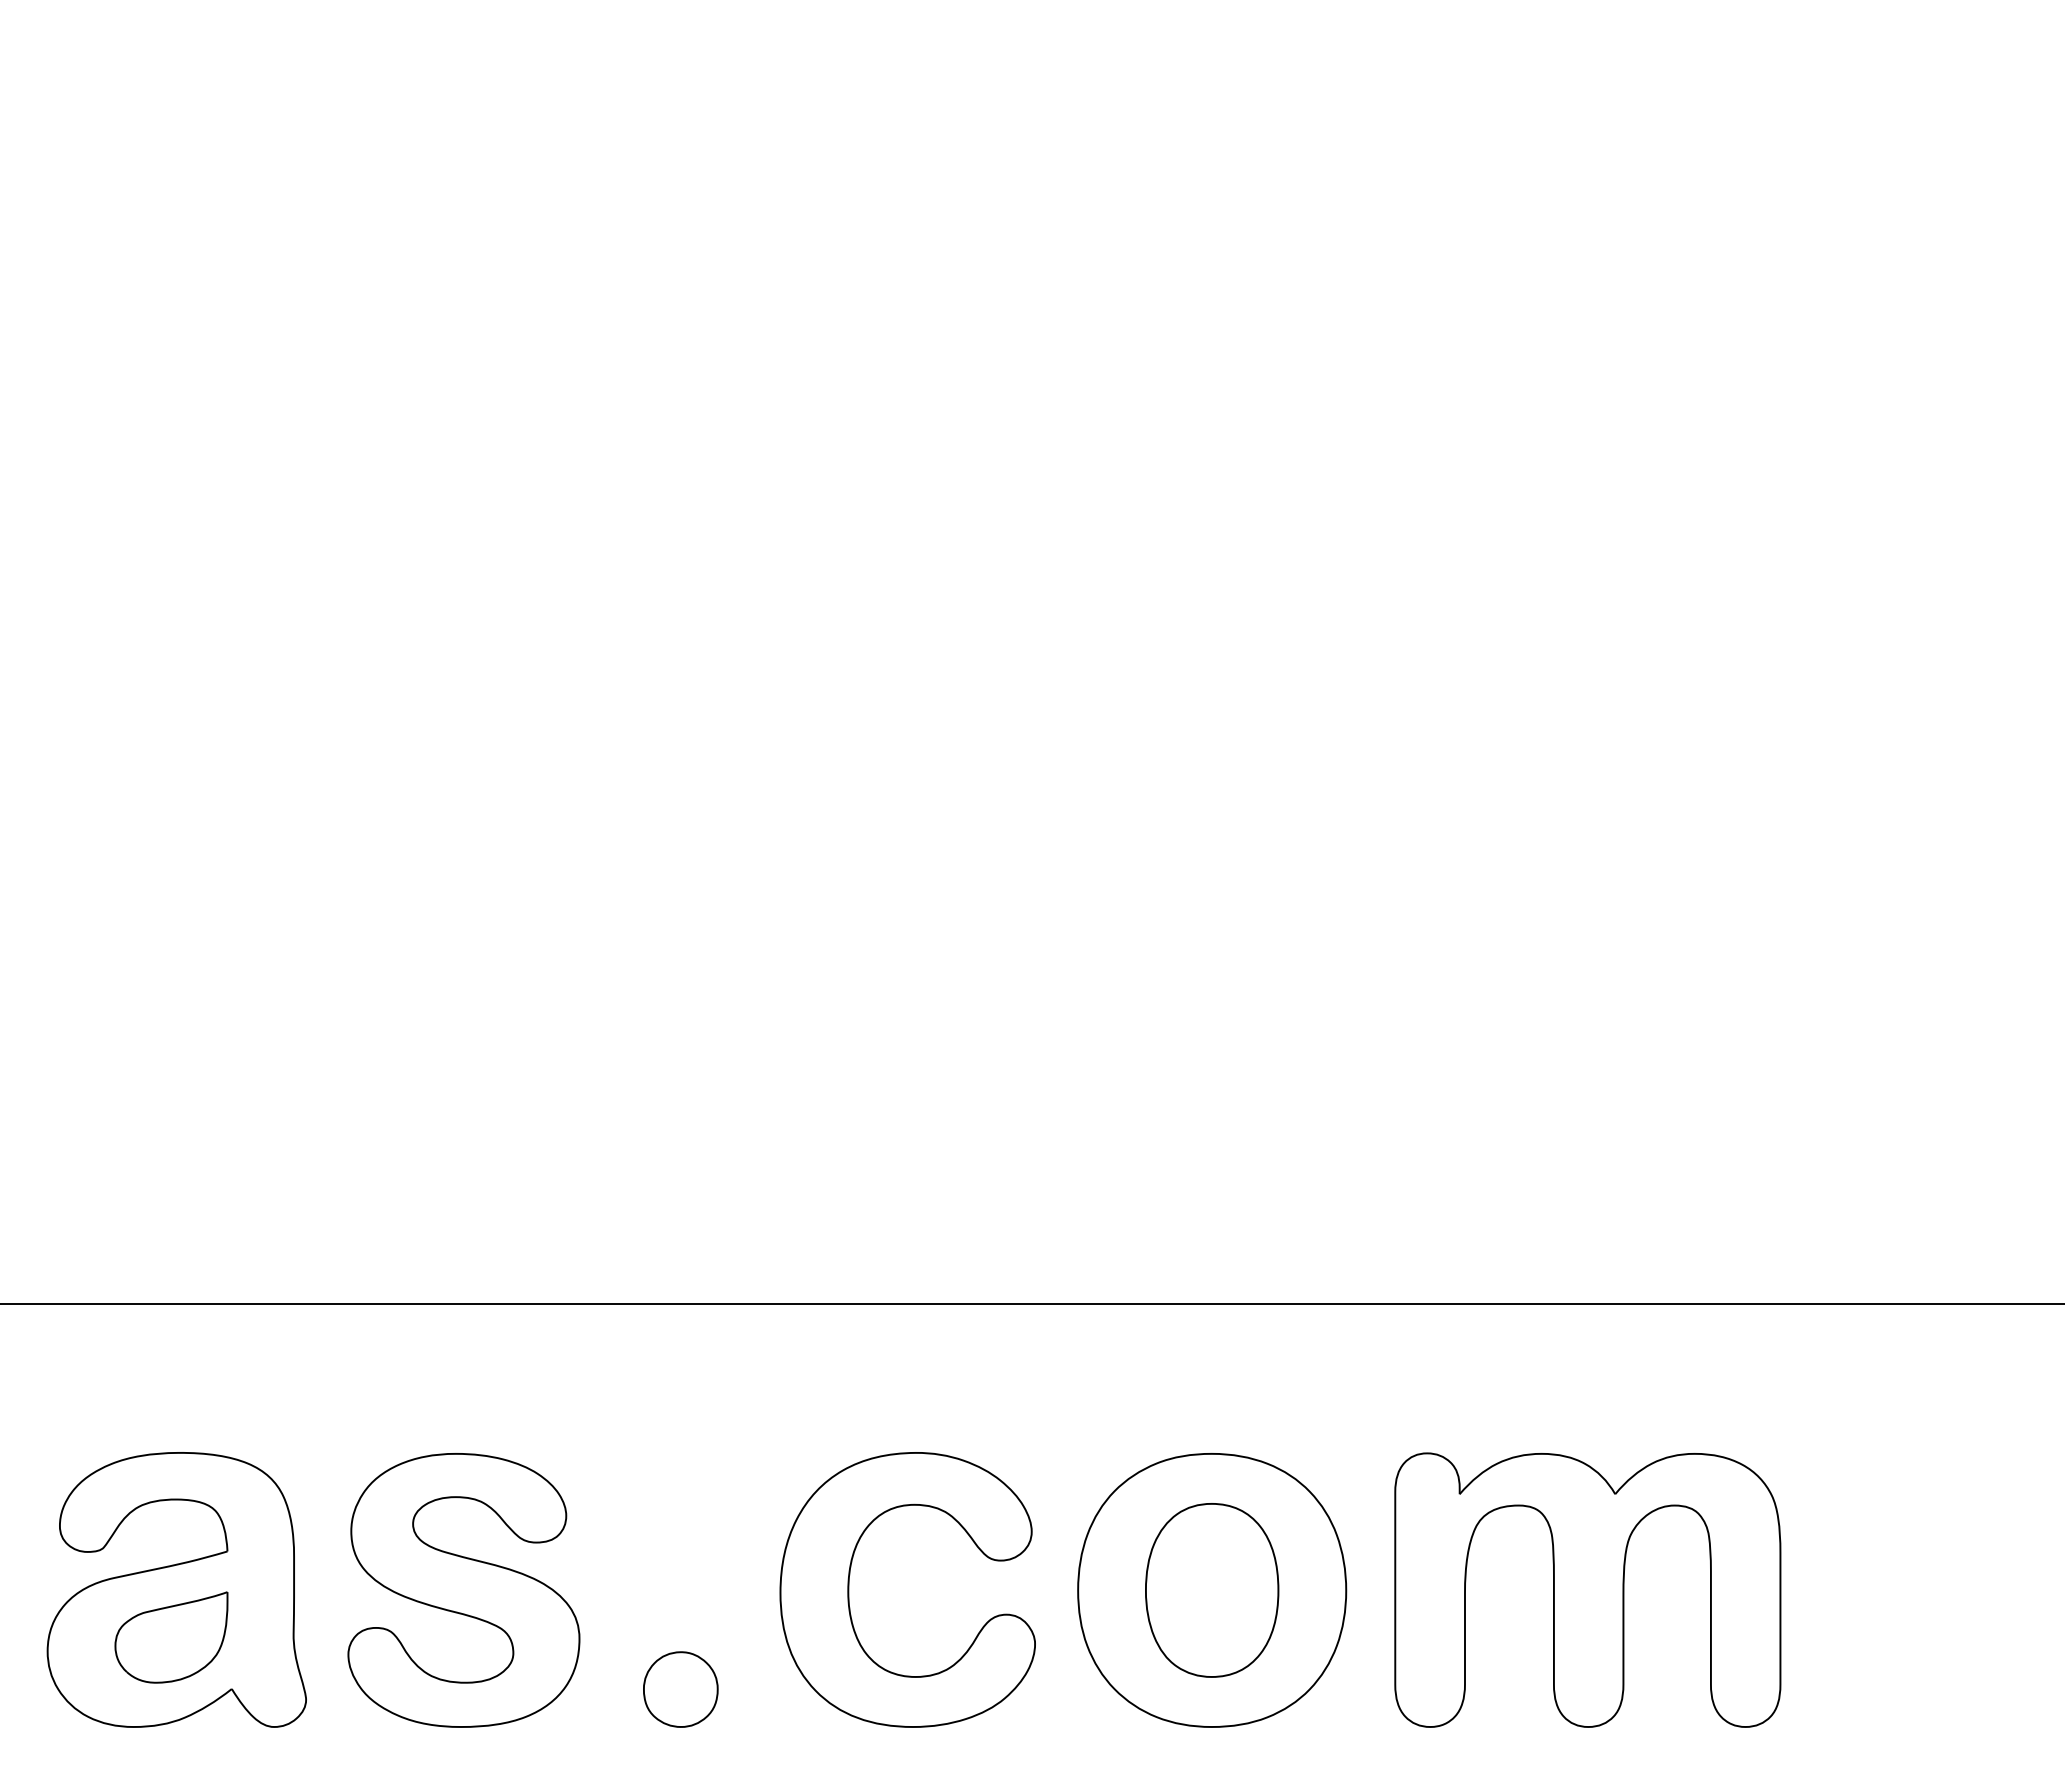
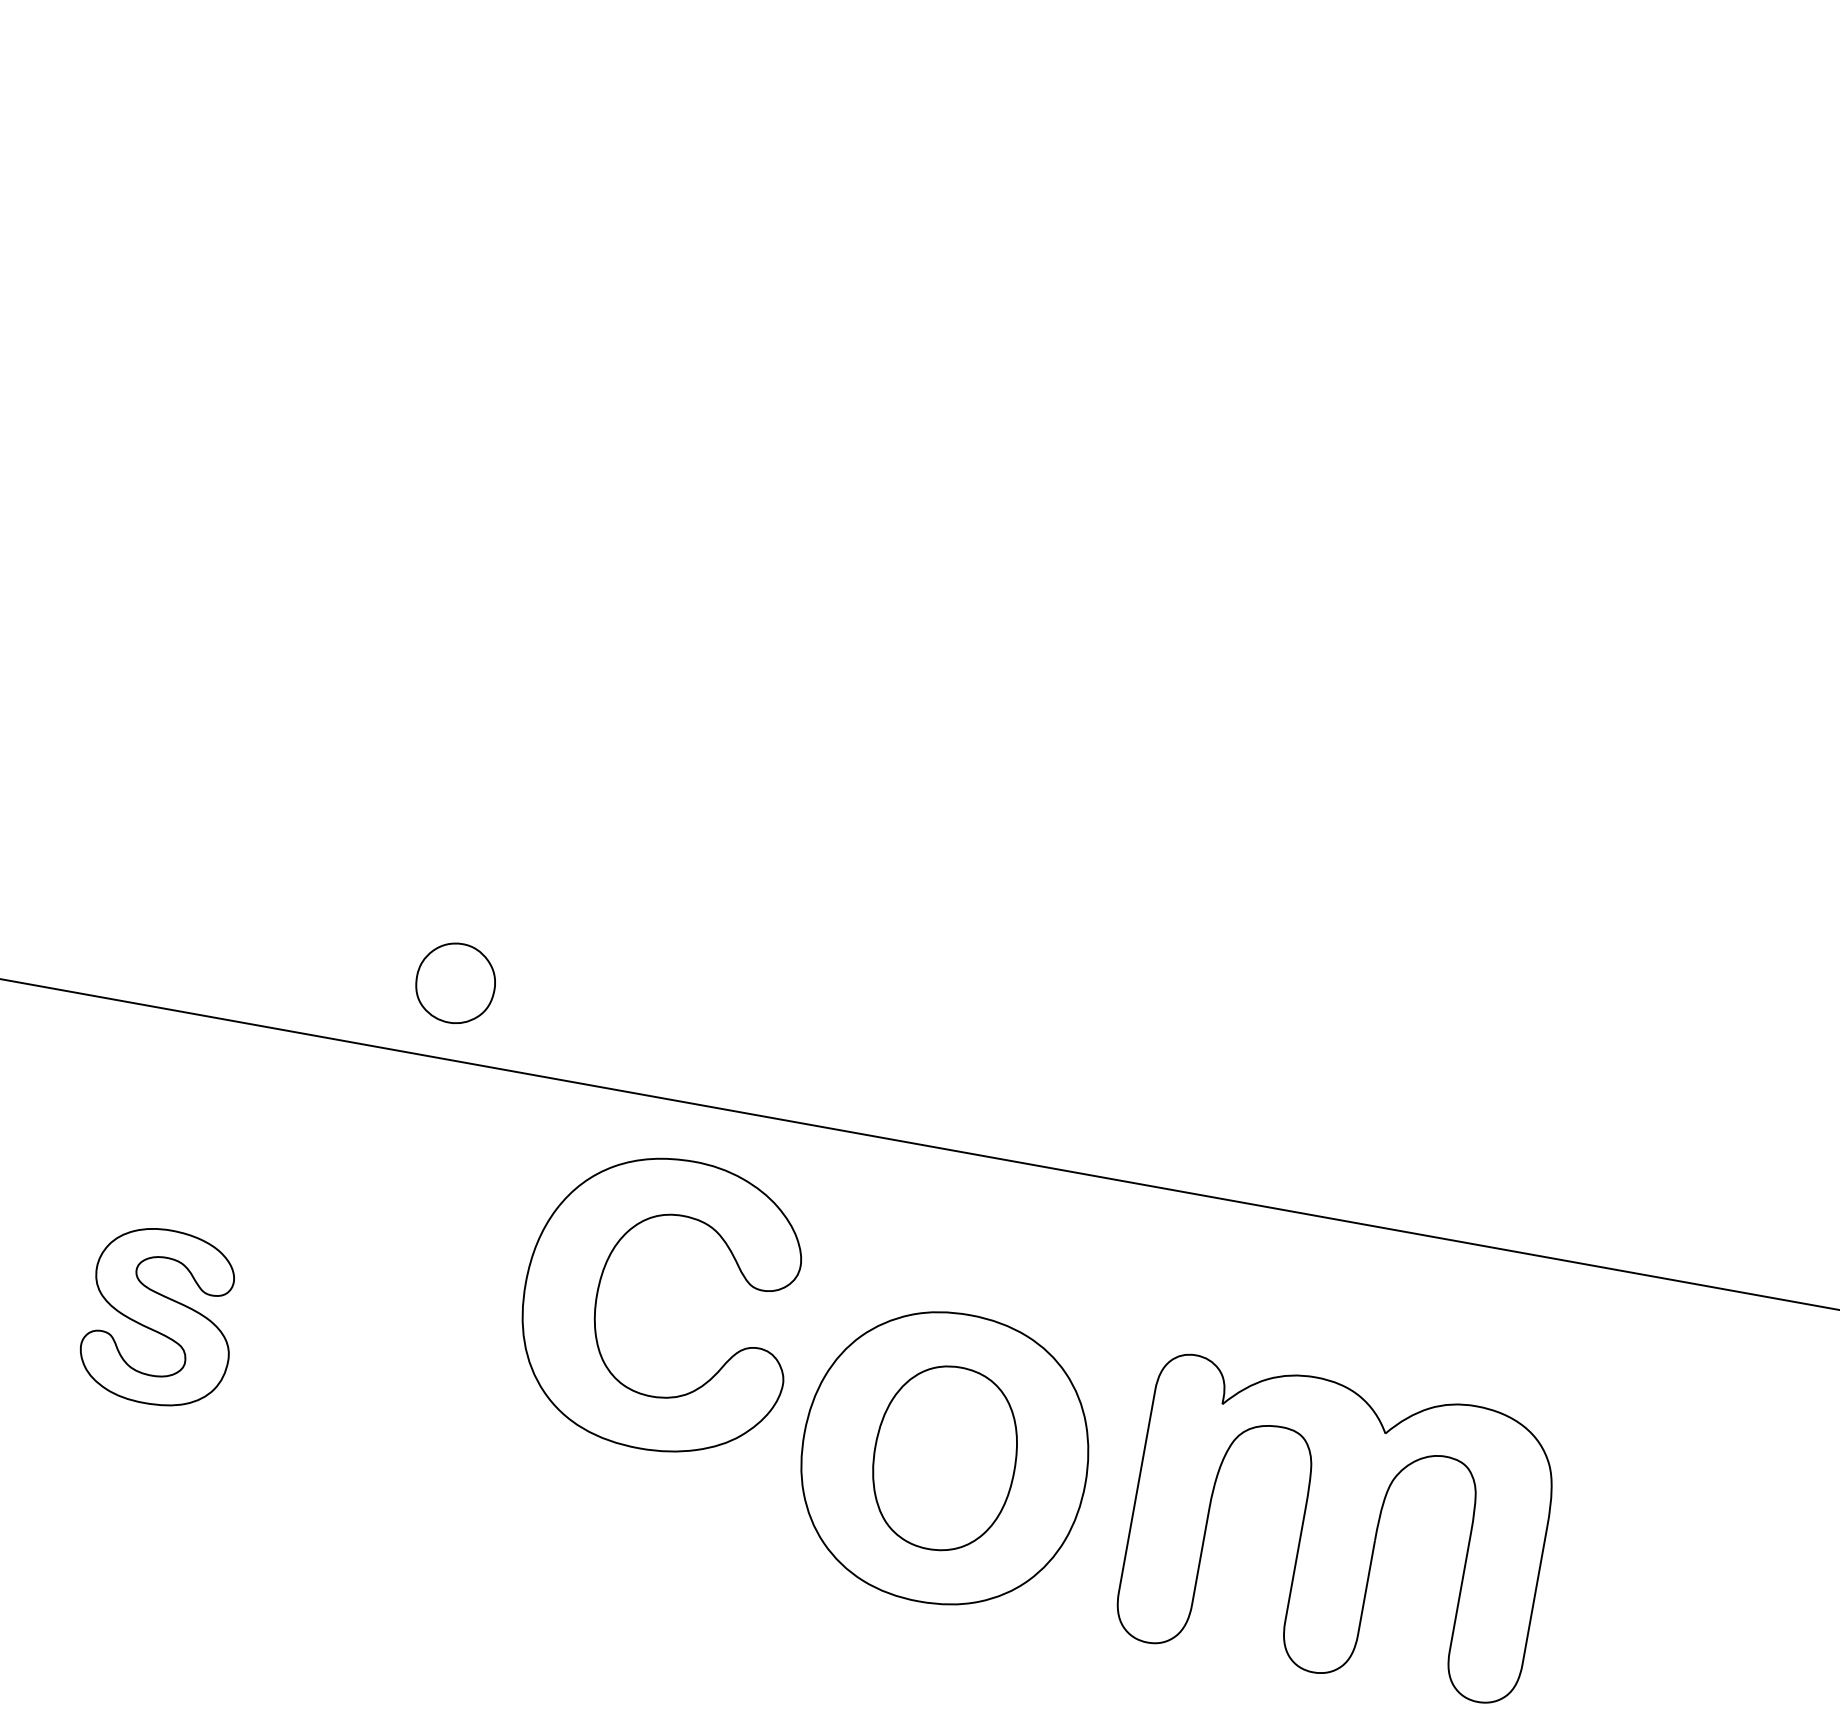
part: (849, 1589) -> (598, 1292), moved
part: (463, 1590) -> (160, 1317), size x0.6
part: (680, 1689) -> (455, 983), moved

